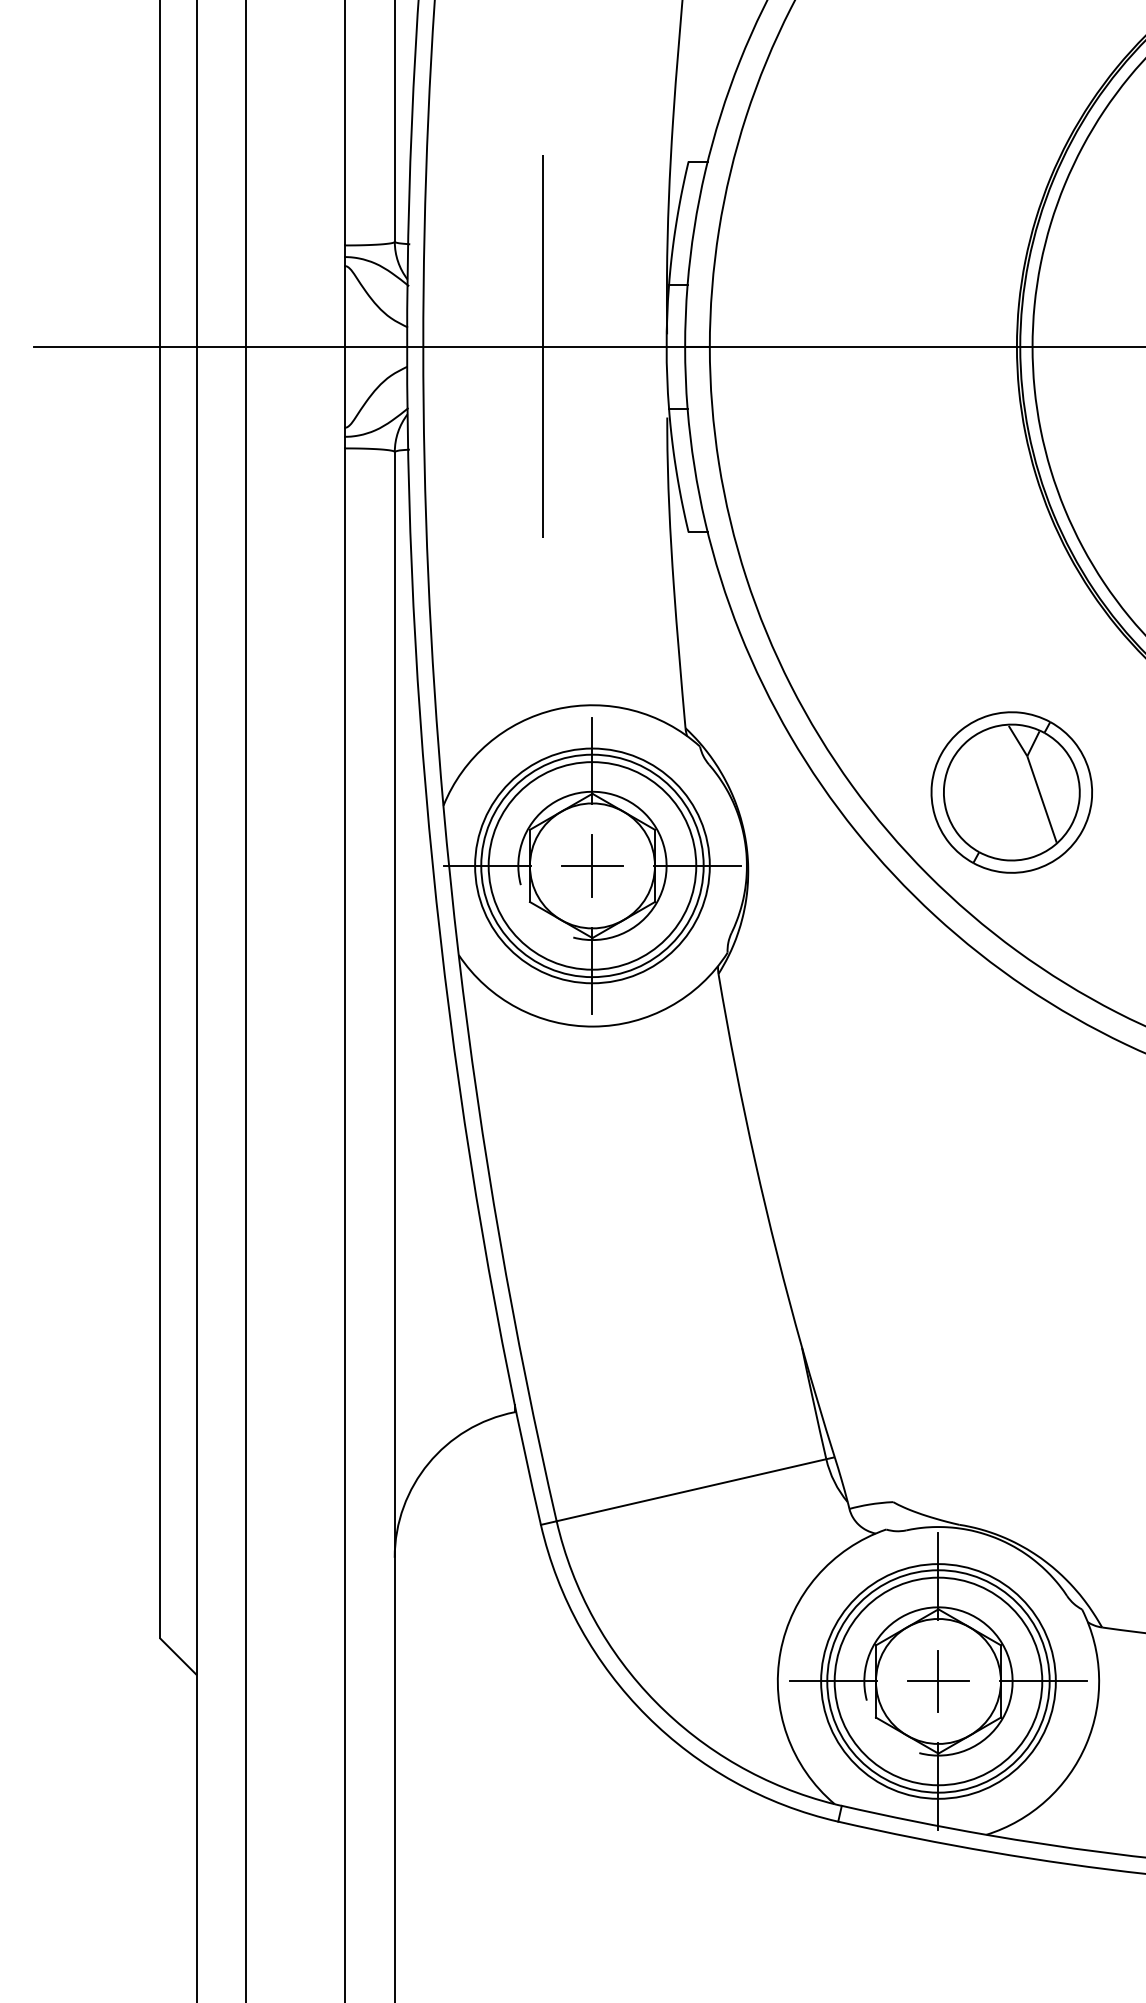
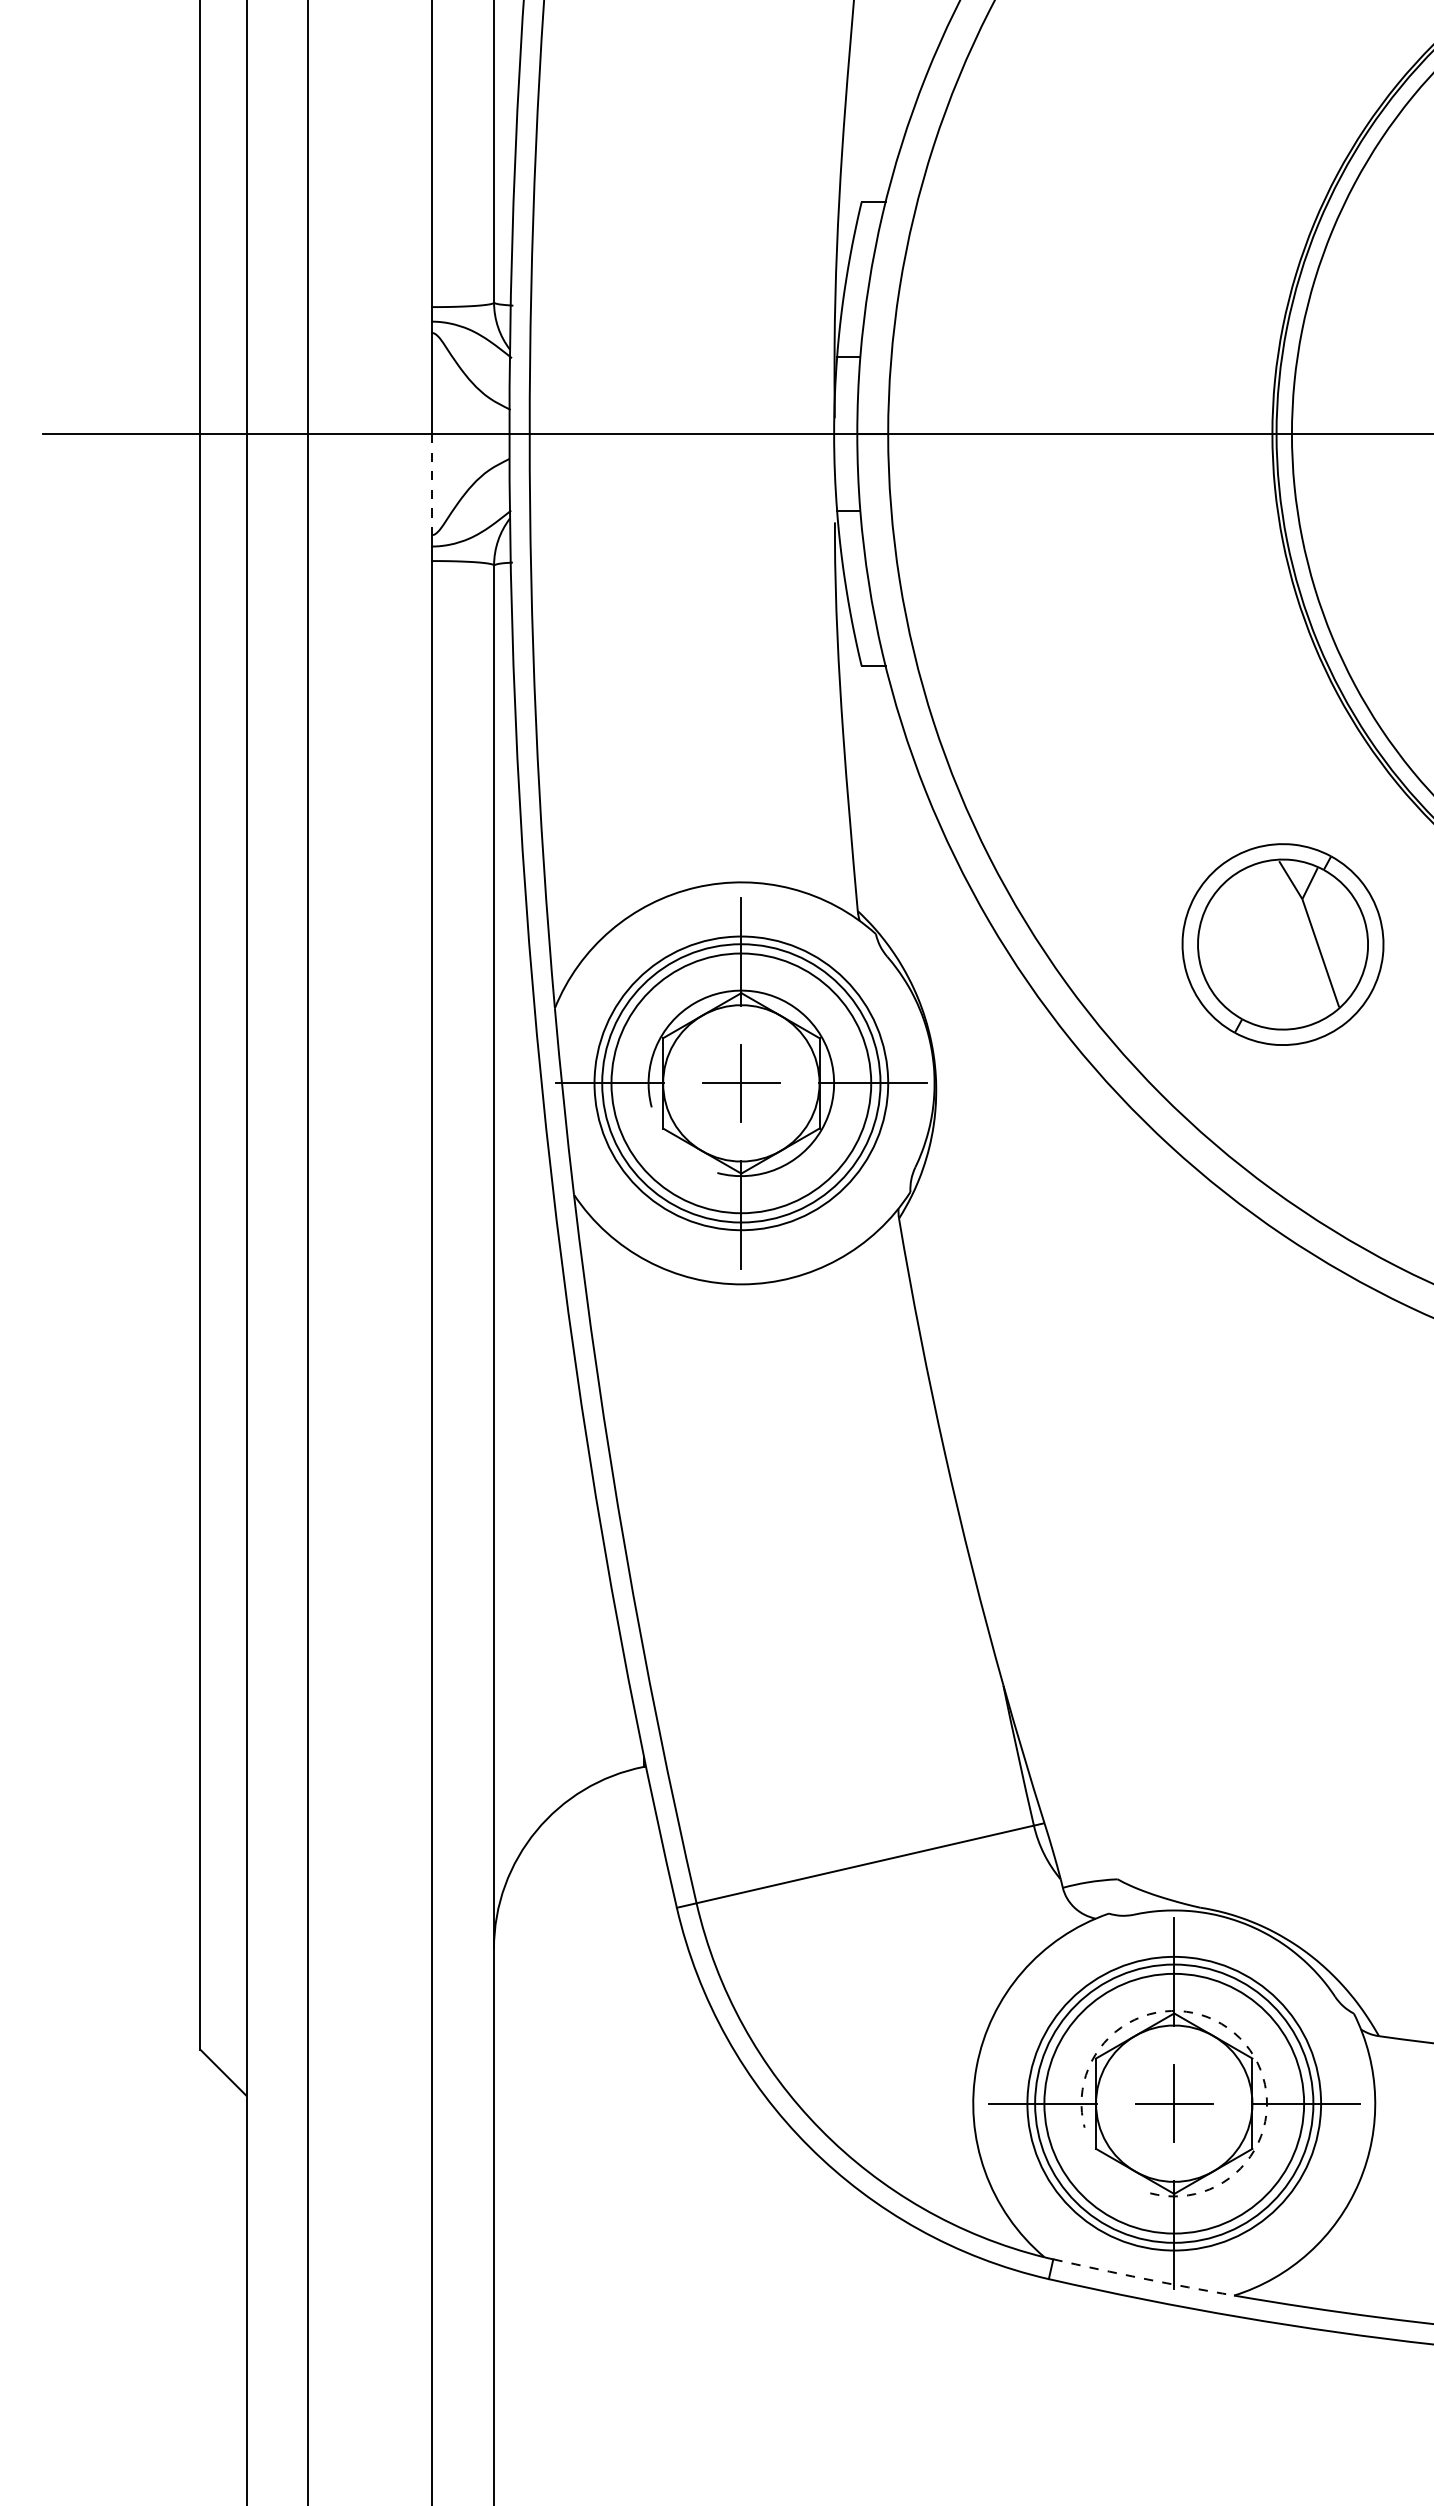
line: (543, 346) -> (679, 433), removed
line: (345, 387) -> (432, 484), solid -> dashed
part: (1011, 792) -> (1282, 944), moved
arc: (990, 1629) -> (1239, 2038), solid -> dashed
arc: (913, 1821) -> (1143, 2278), solid -> dashed

